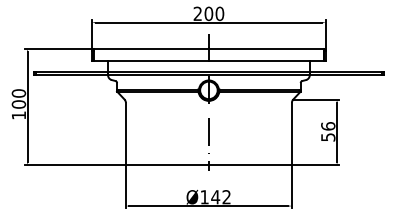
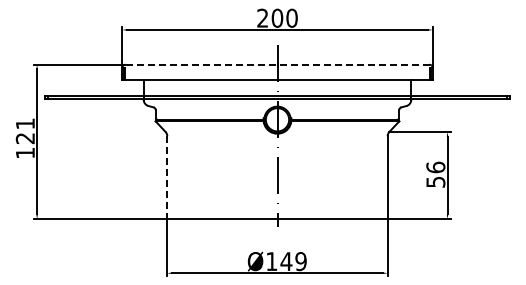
line: (208, 48) -> (276, 64), solid -> dashed
text: (18, 99) -> (24, 131), 100 -> 121
line: (126, 134) -> (167, 178), solid -> dashed
text: (226, 197) -> (300, 261), Ø142 -> Ø149

